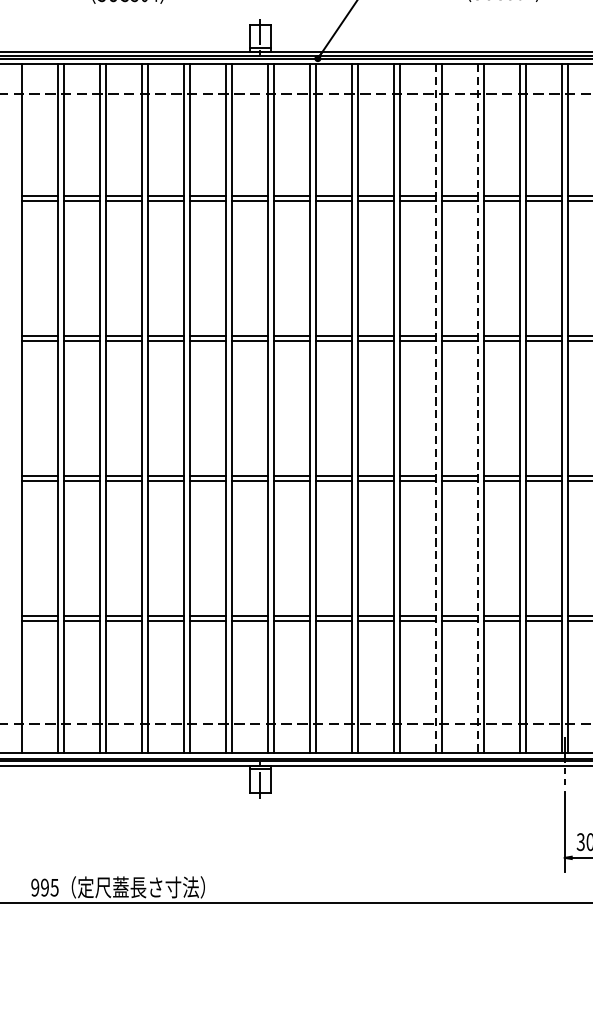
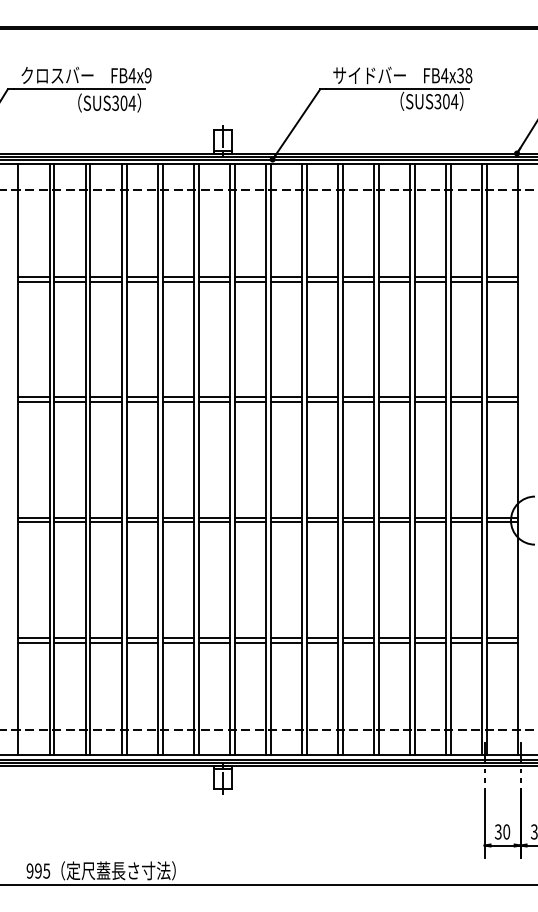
line: (436, 408) -> (374, 459), dashed -> solid
line: (478, 408) -> (410, 459), dashed -> solid

